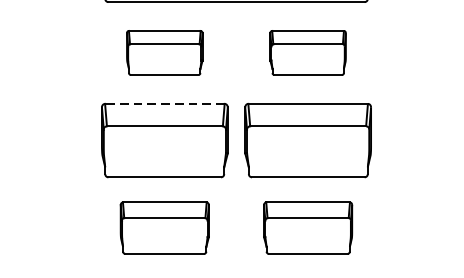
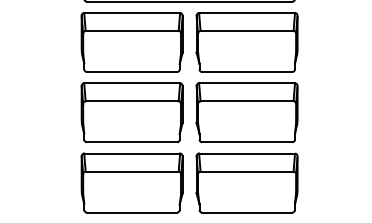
part: (164, 52) -> (131, 42), size x1.67
part: (307, 52) -> (246, 42), size x1.67
line: (165, 104) -> (132, 83), dashed -> solid
part: (164, 227) -> (131, 182), size x1.43
part: (307, 227) -> (246, 182), size x1.43

